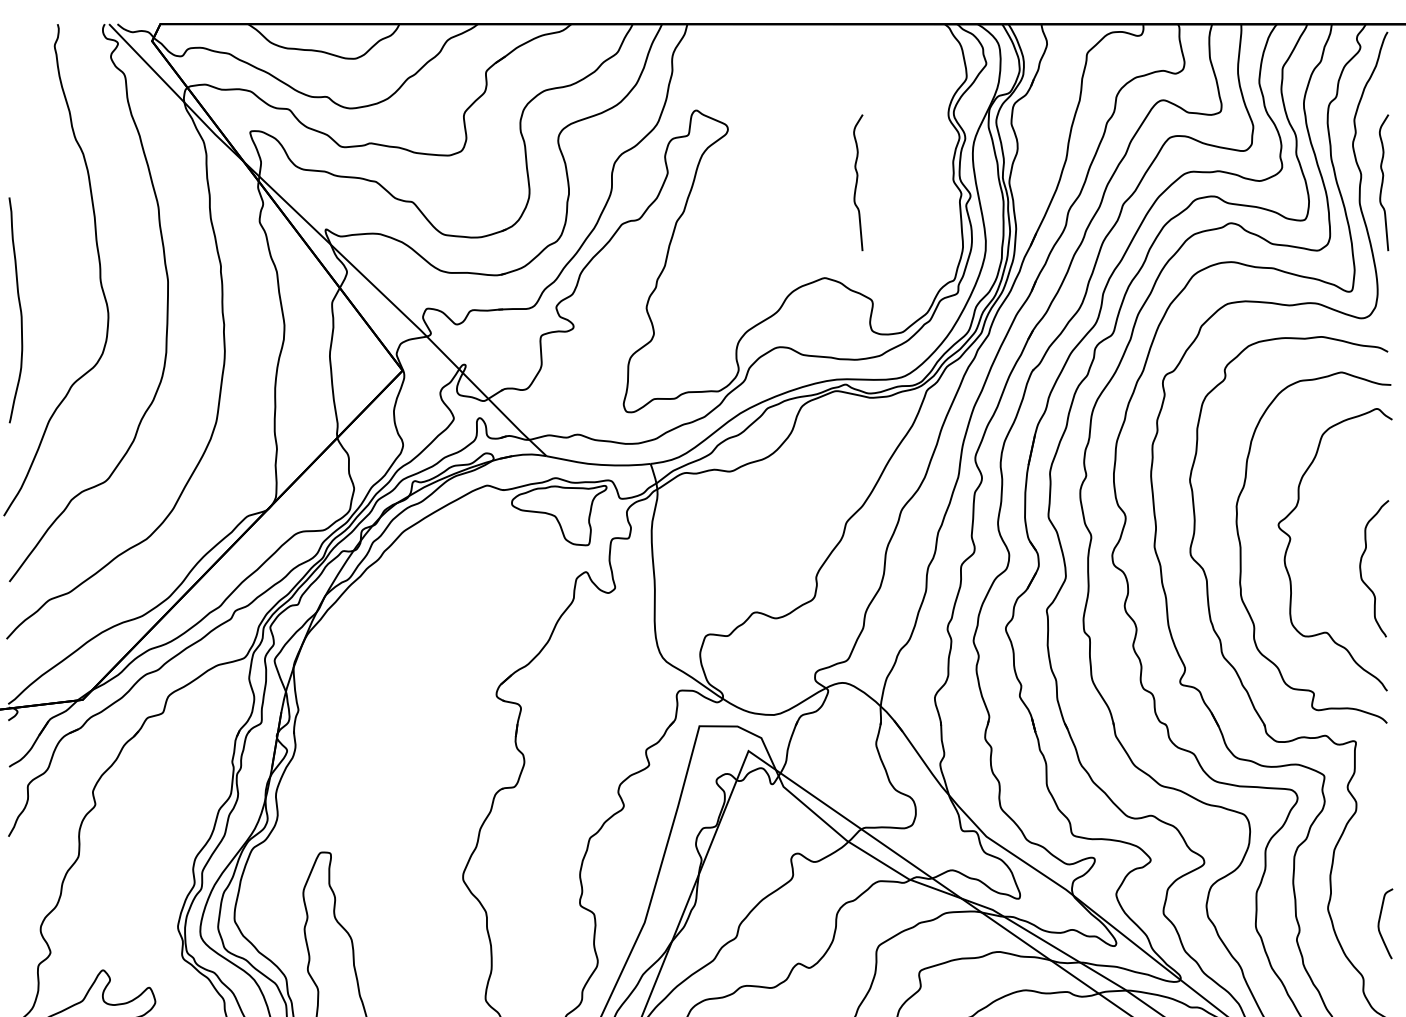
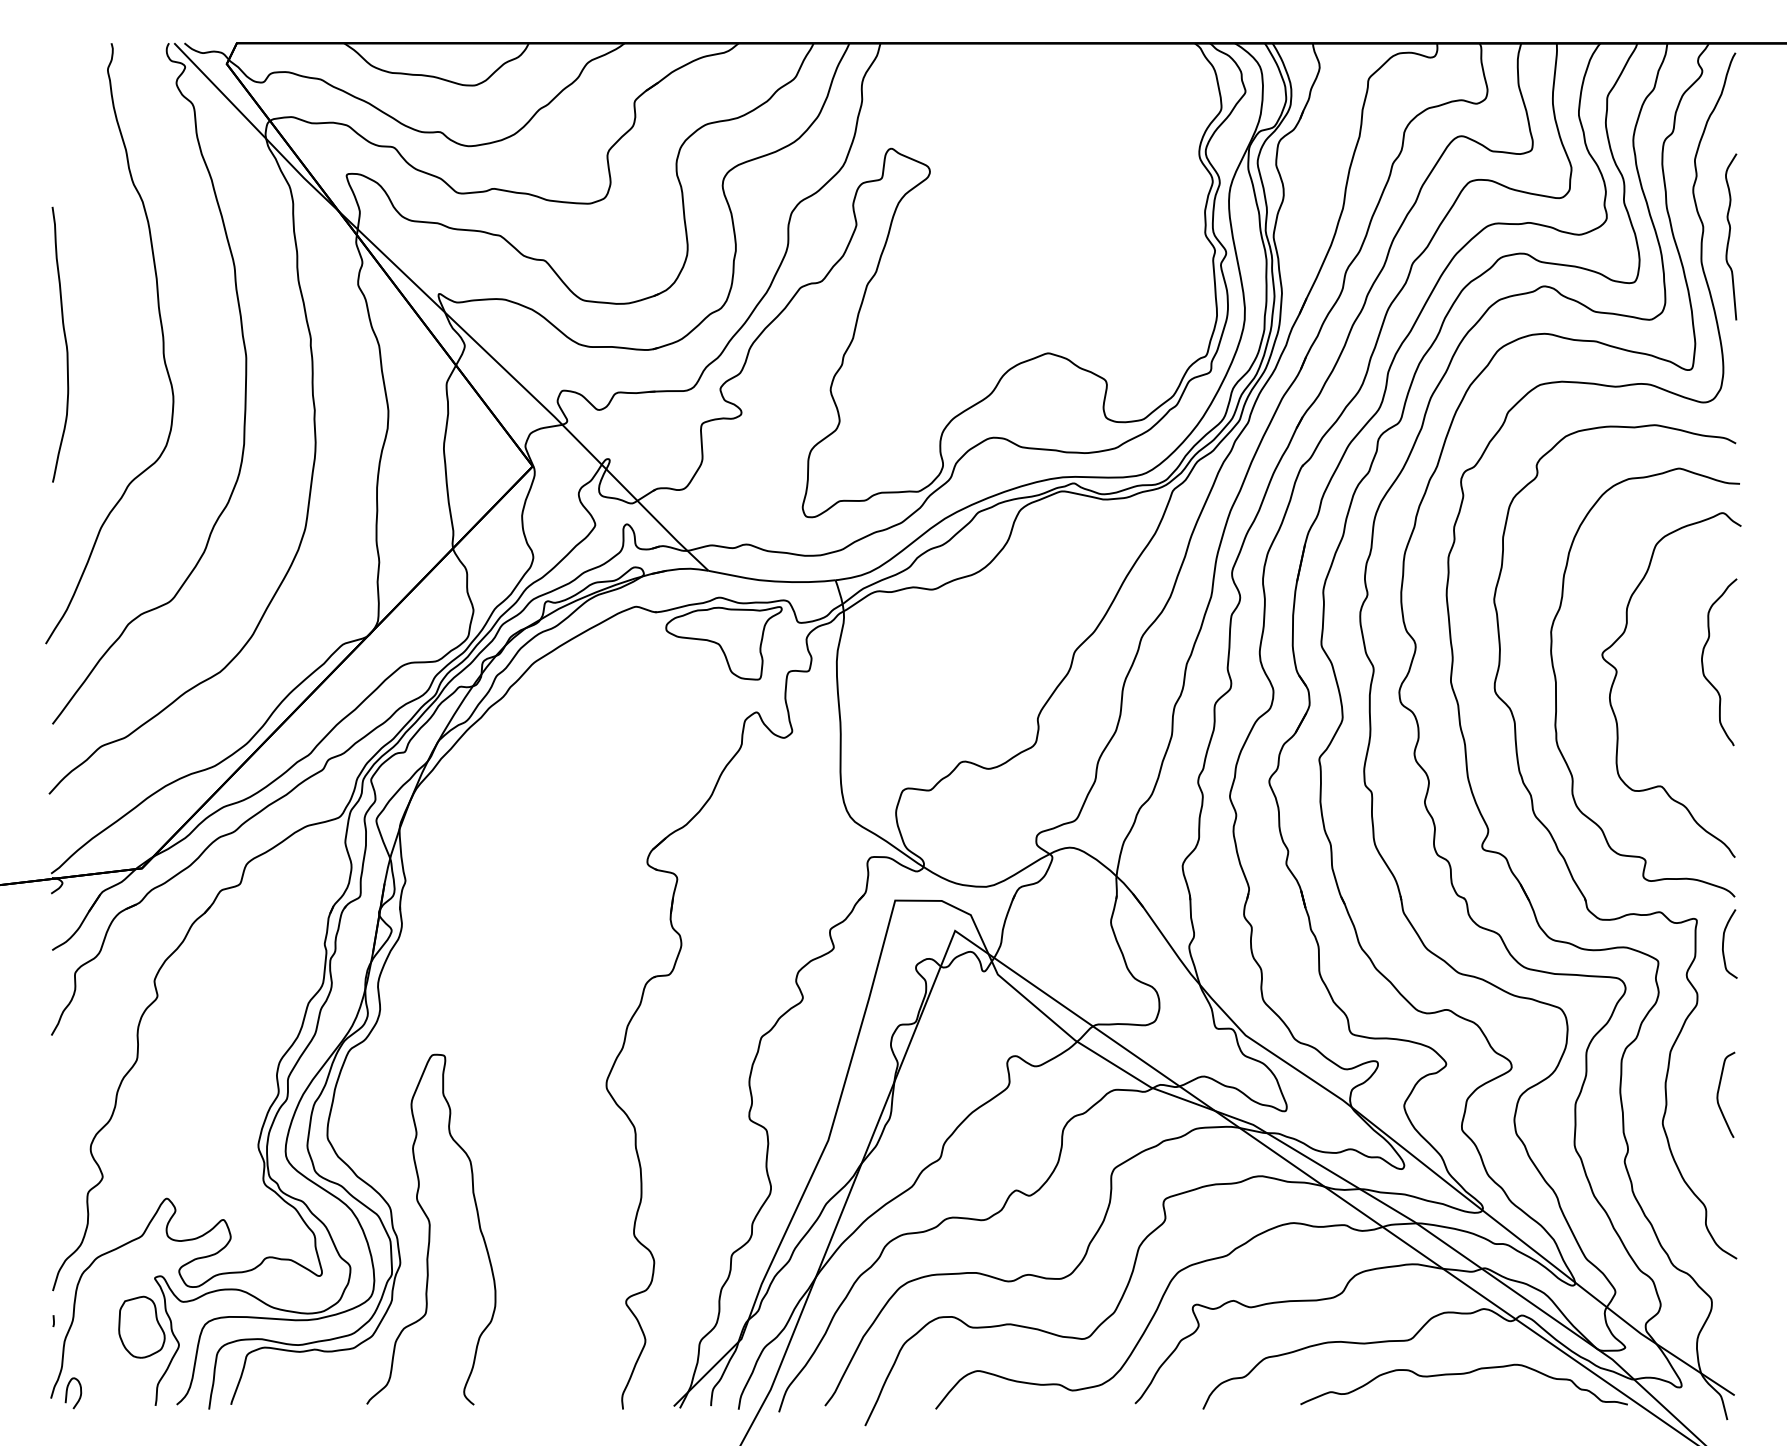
curve: (857, 182) -> (1088, 236), removed
curve: (20, 310) -> (65, 344), moved
curve: (1361, 568) -> (1703, 662), moved
curve: (1378, 759) -> (1724, 941), added
curve: (1380, 921) -> (1719, 1091), moved

